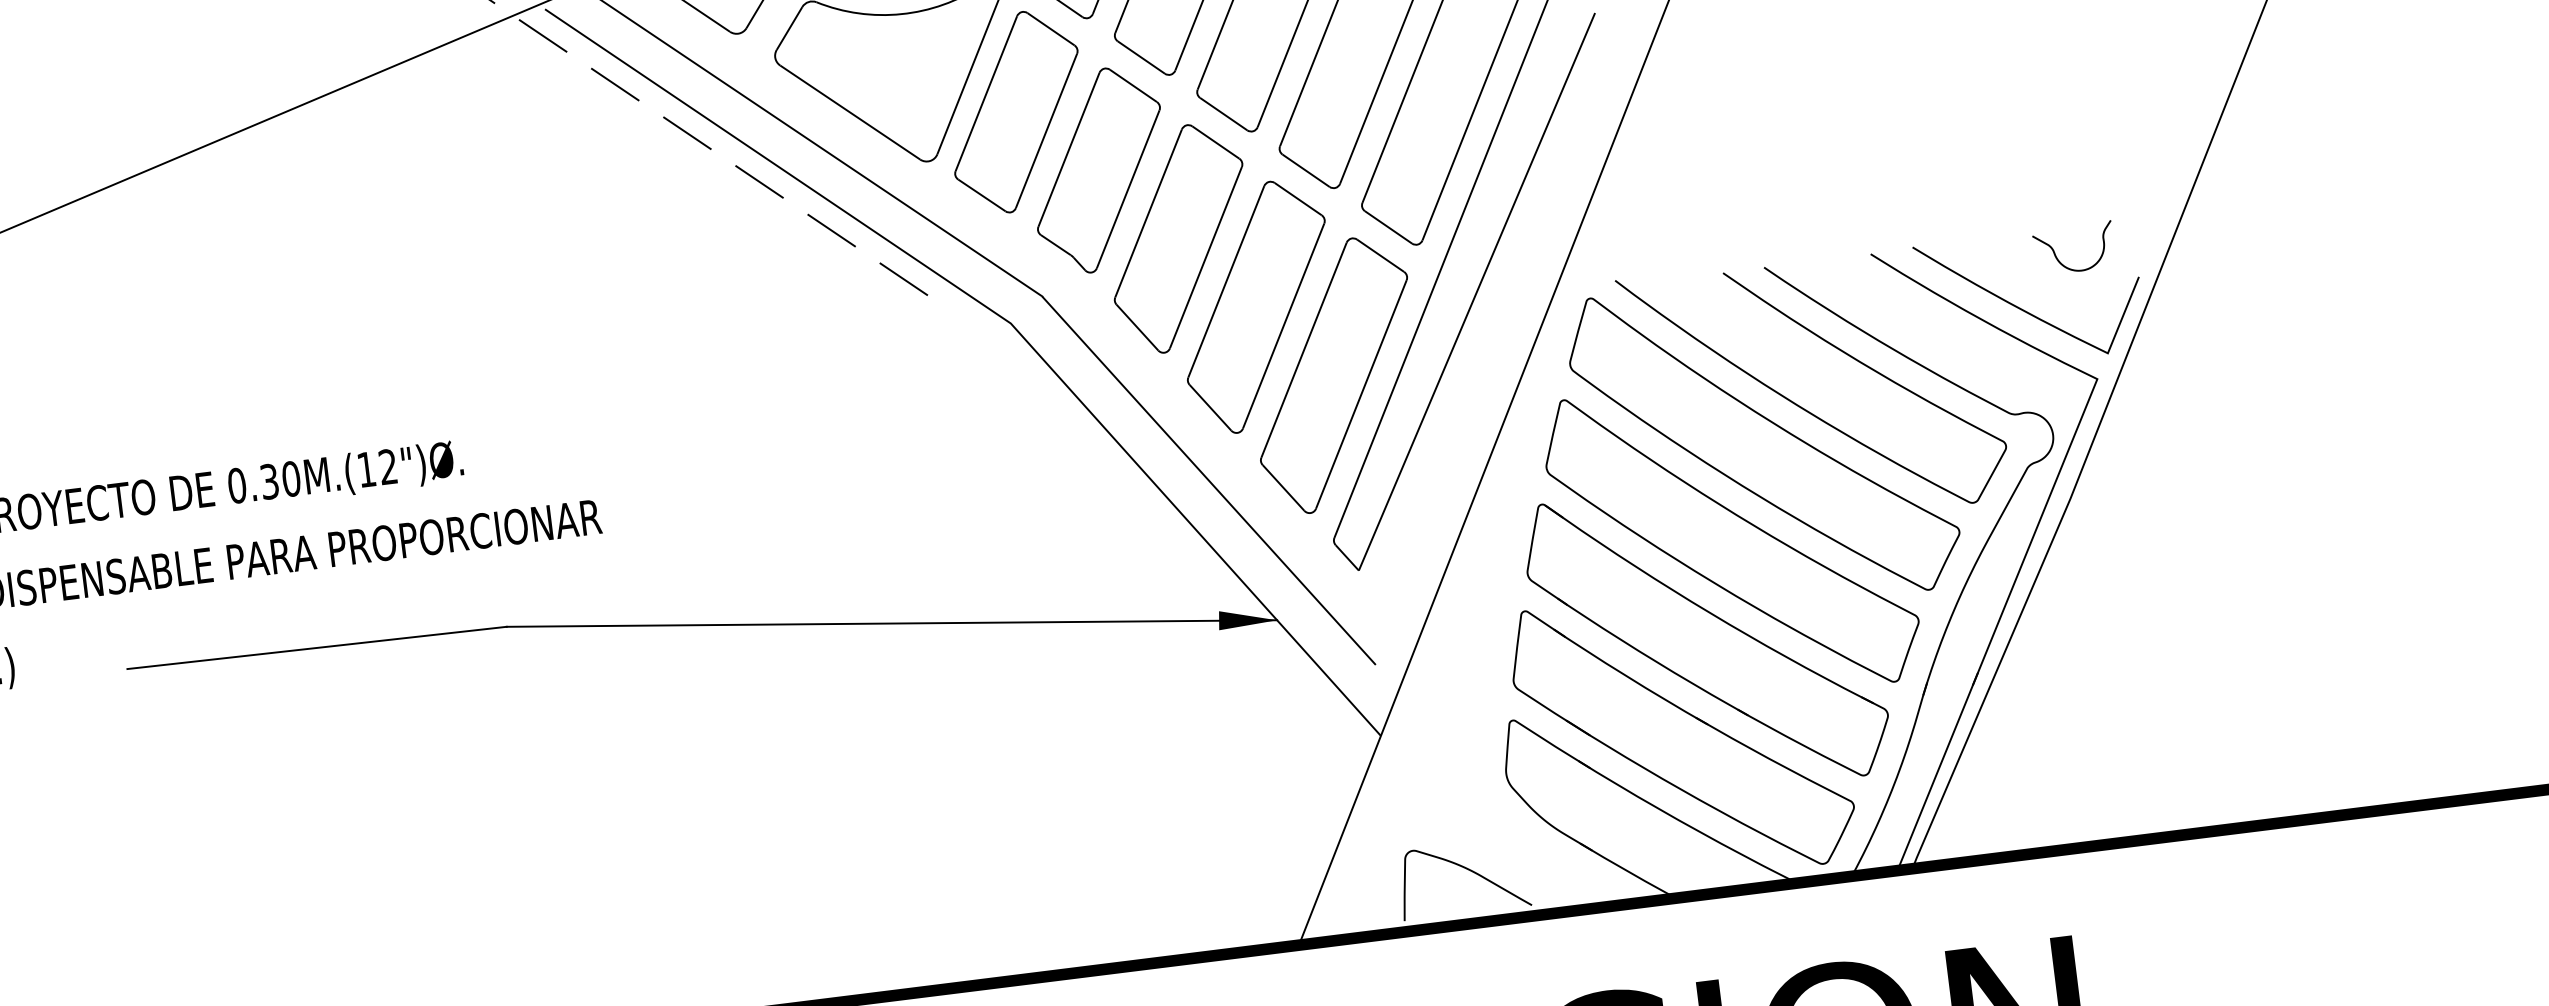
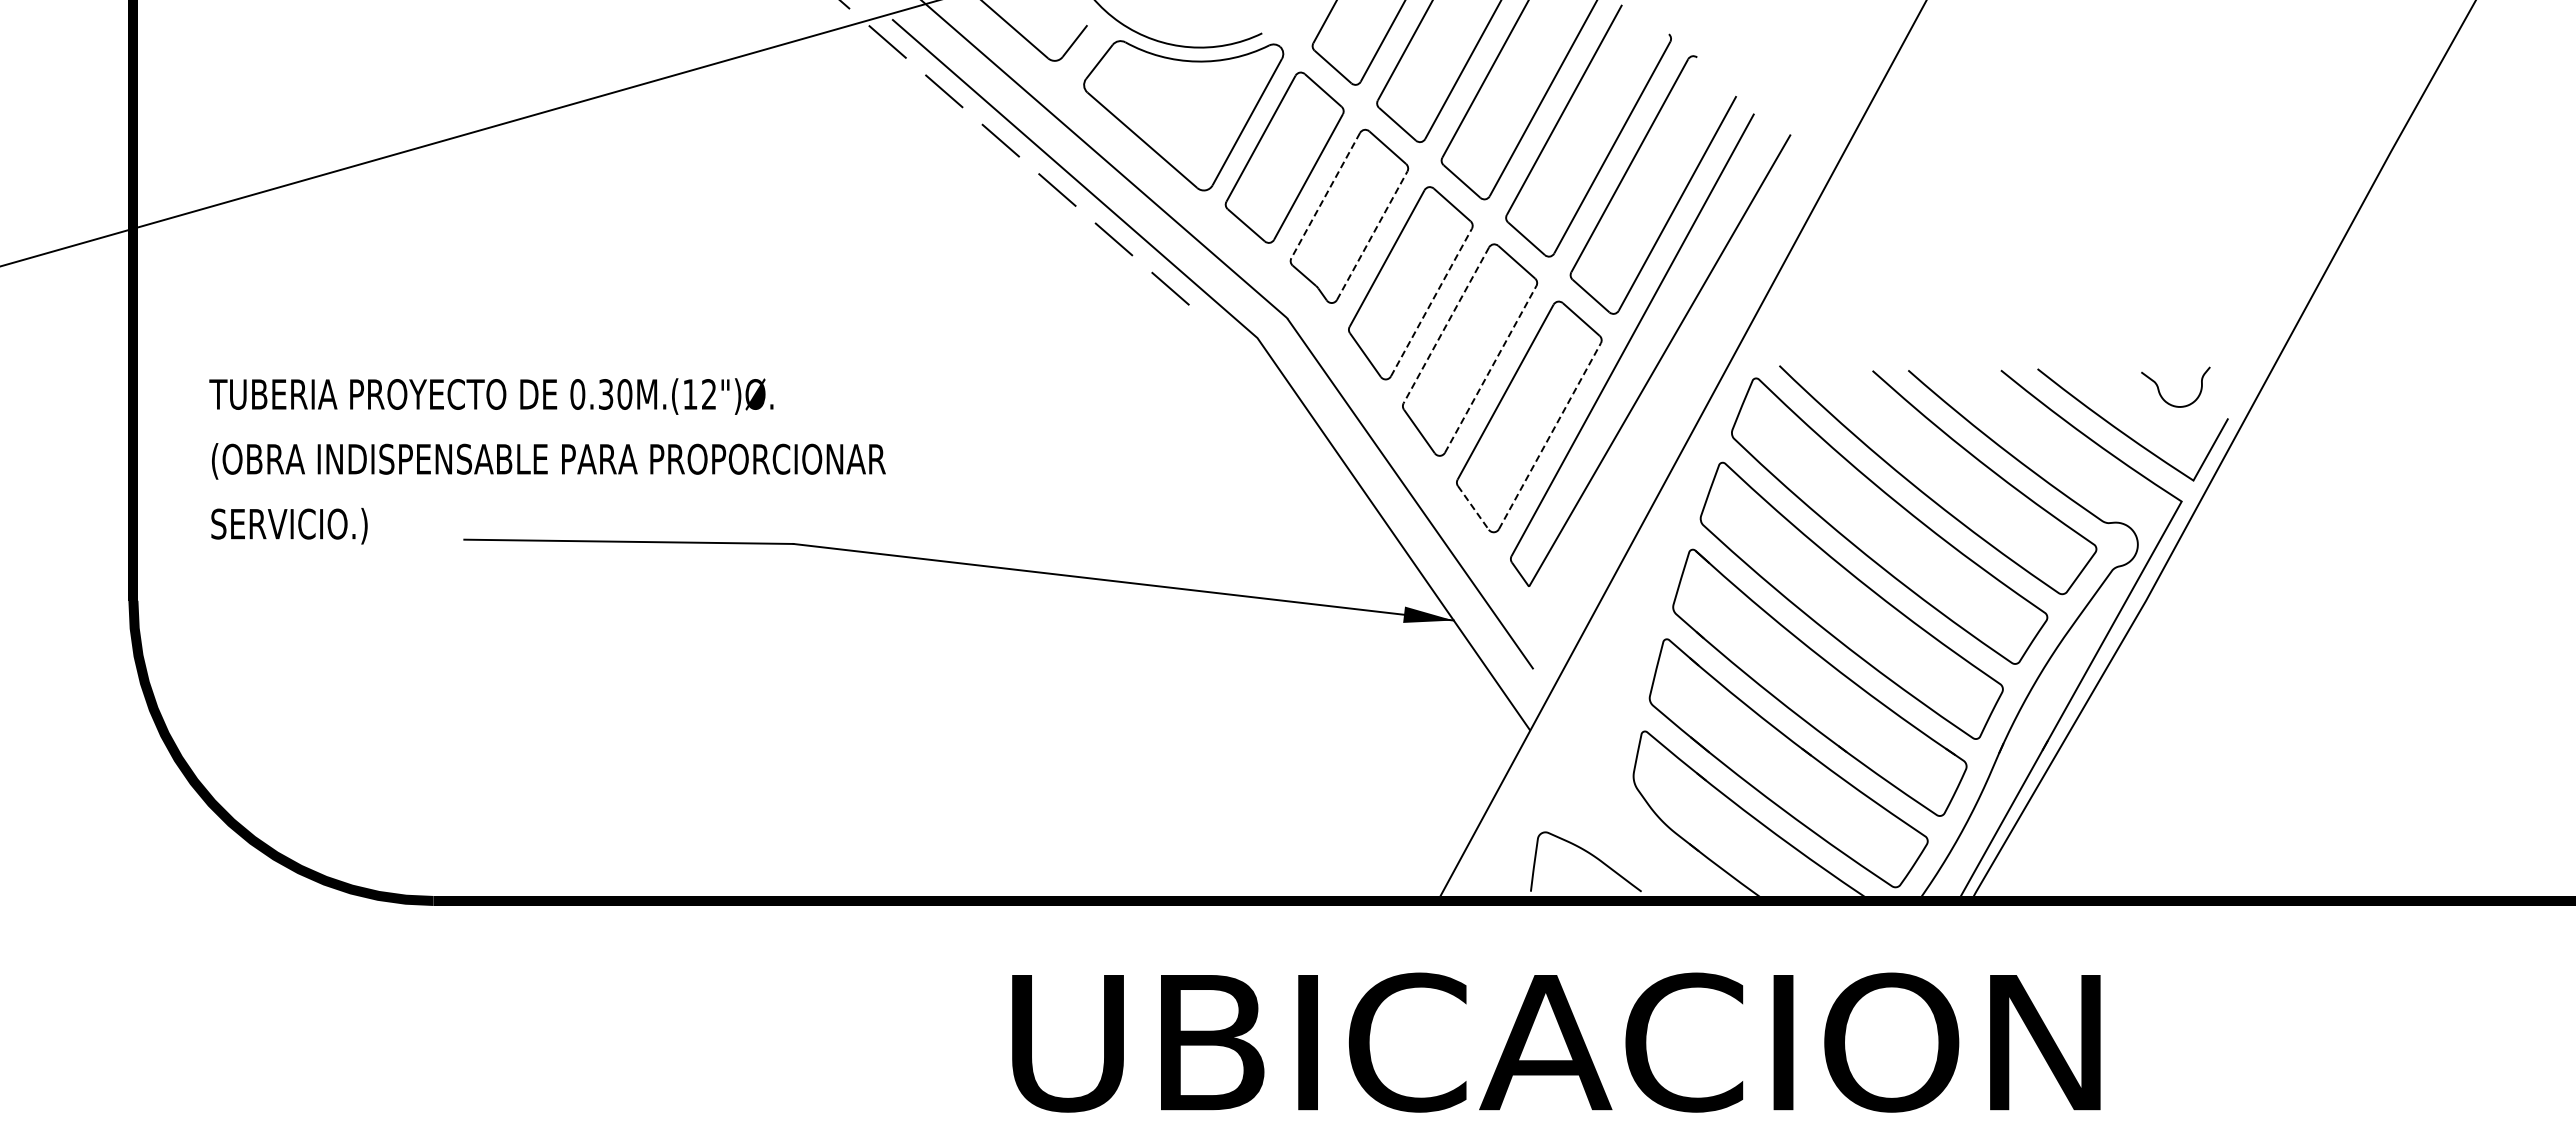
line: (1068, 150) -> (1325, 196), solid -> dashed
line: (1128, 189) -> (1372, 235), solid -> dashed
line: (1205, 257) -> (1431, 302), solid -> dashed
line: (1226, 281) -> (1446, 325), solid -> dashed
line: (1283, 325) -> (1490, 368), solid -> dashed
line: (1361, 393) -> (1550, 435), solid -> dashed
line: (1283, 487) -> (1473, 507), solid -> dashed

